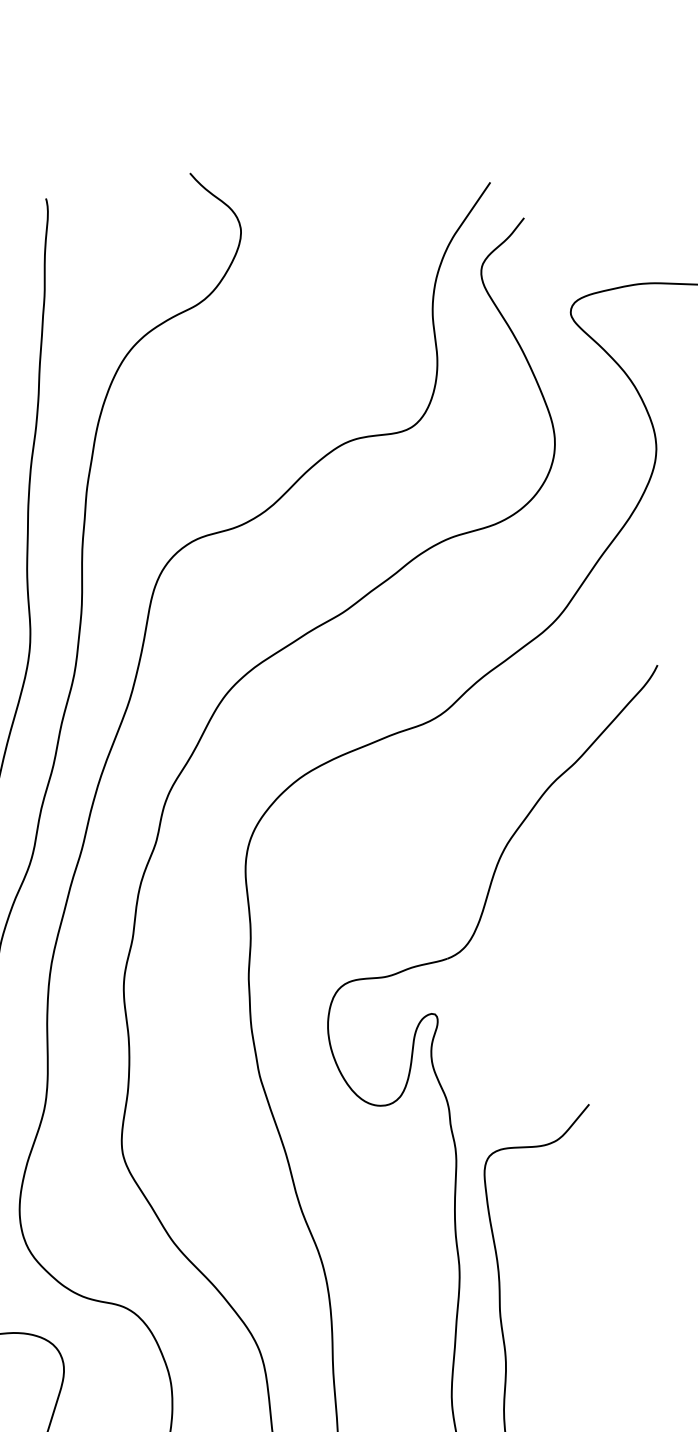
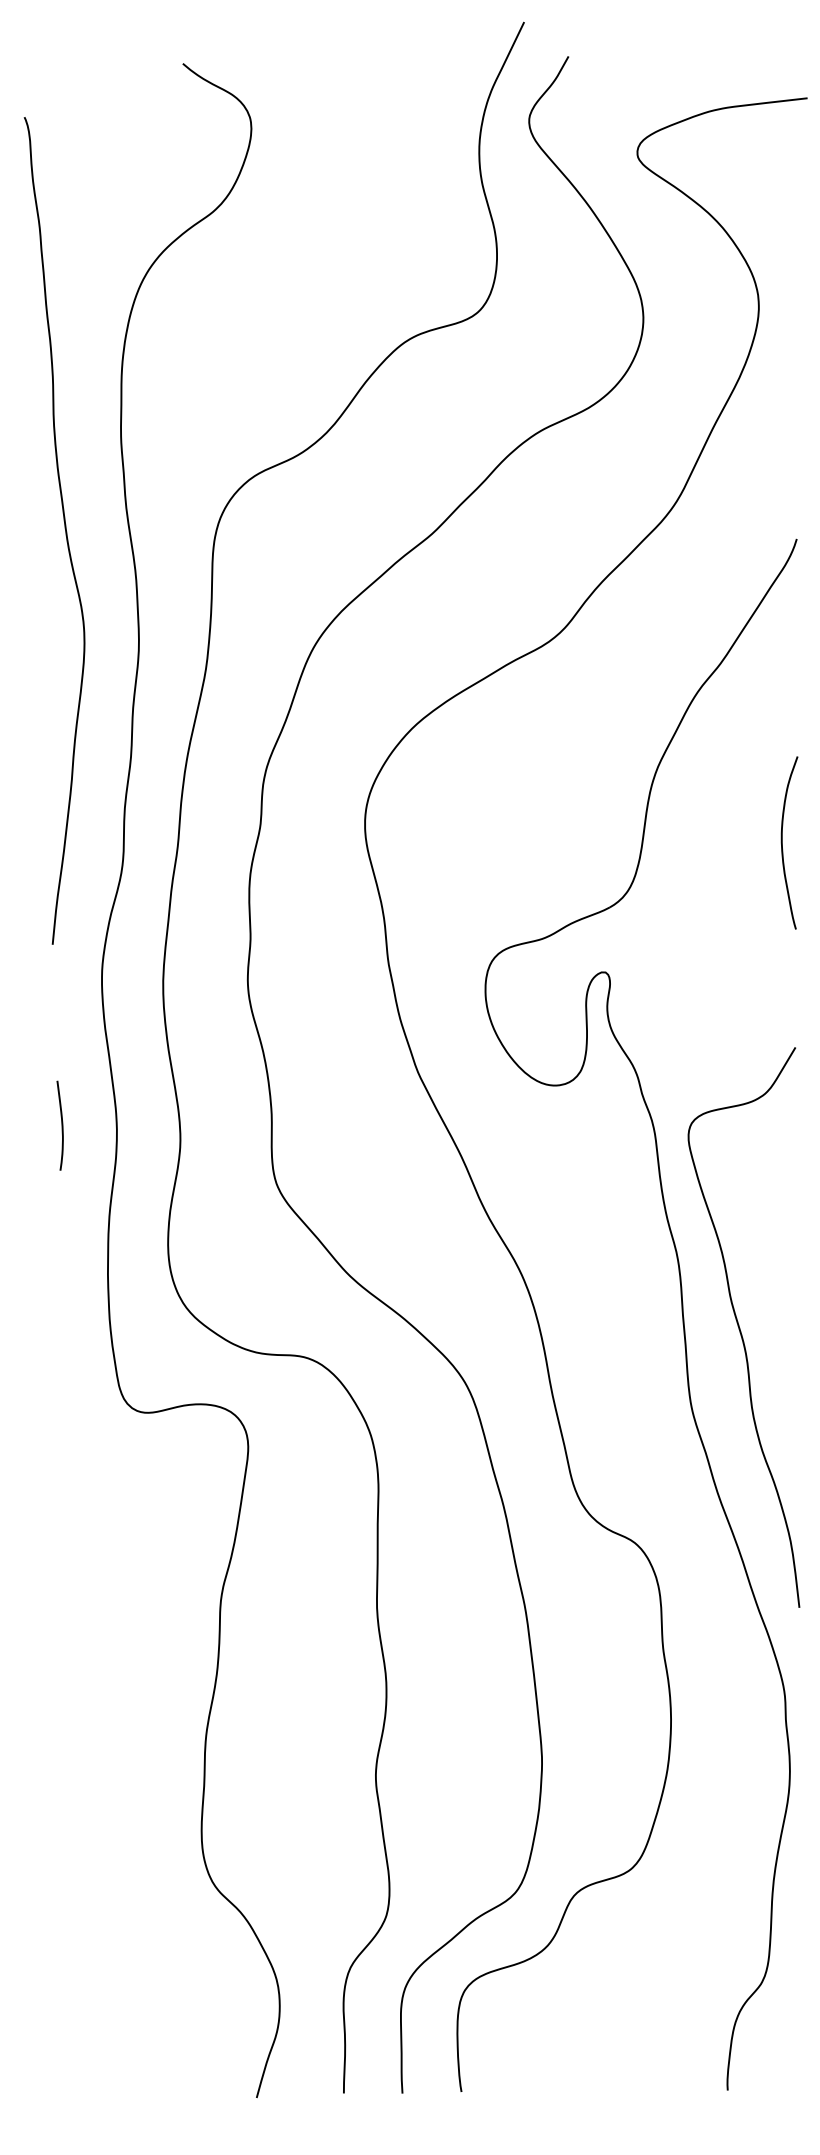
curve: (605, 925) -> (782, 842), added

